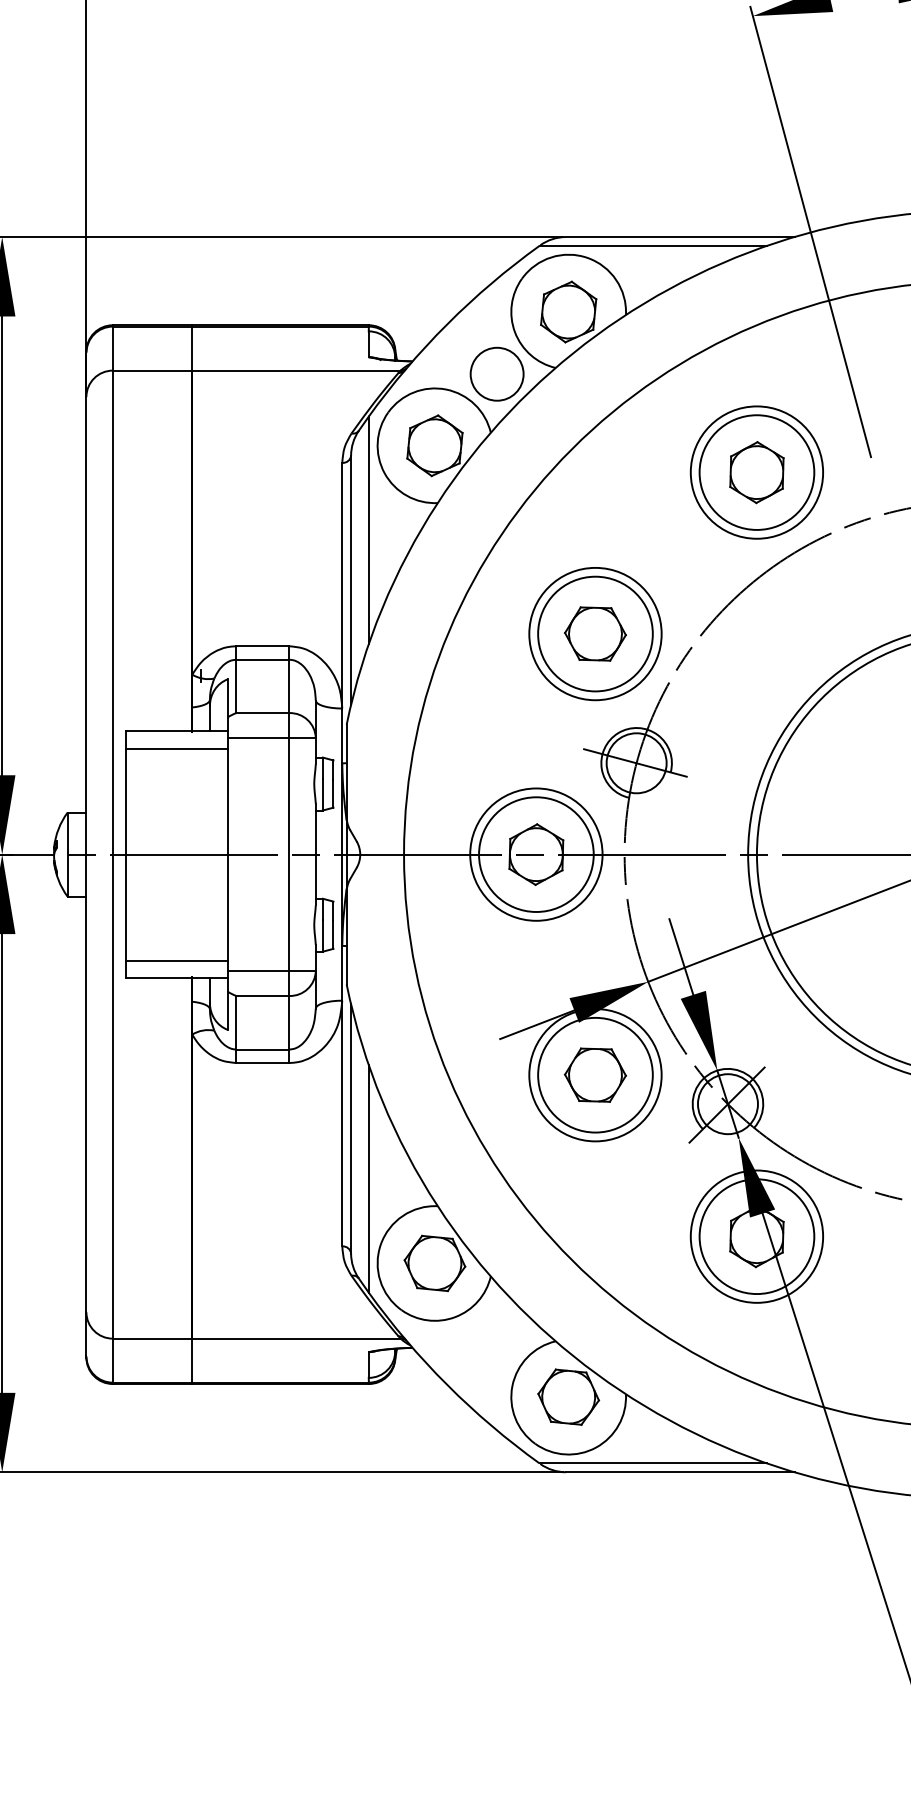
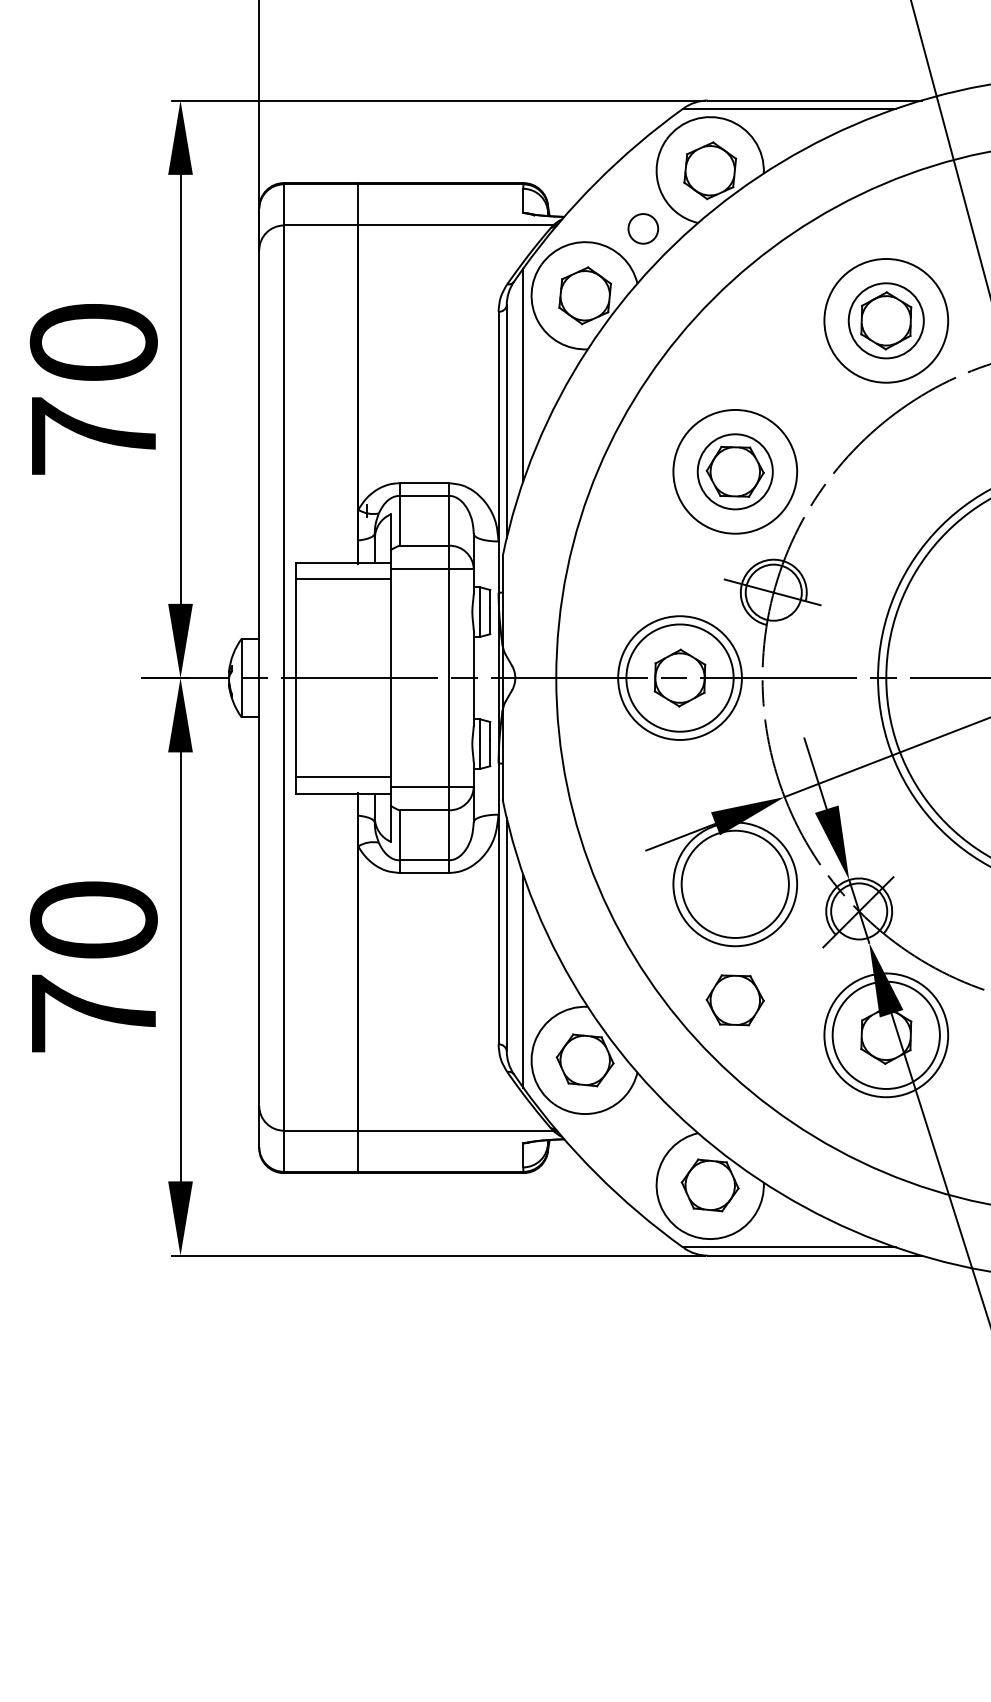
circle: (497, 373) -> (643, 228), size x0.6
circle: (756, 472) -> (885, 320), size x0.7
circle: (594, 633) -> (734, 471), size x0.7
part: (594, 1075) -> (734, 1000), moved

